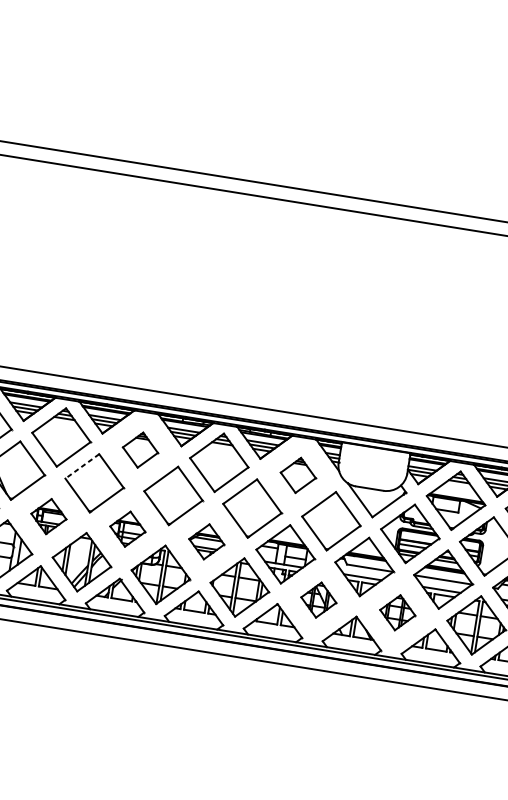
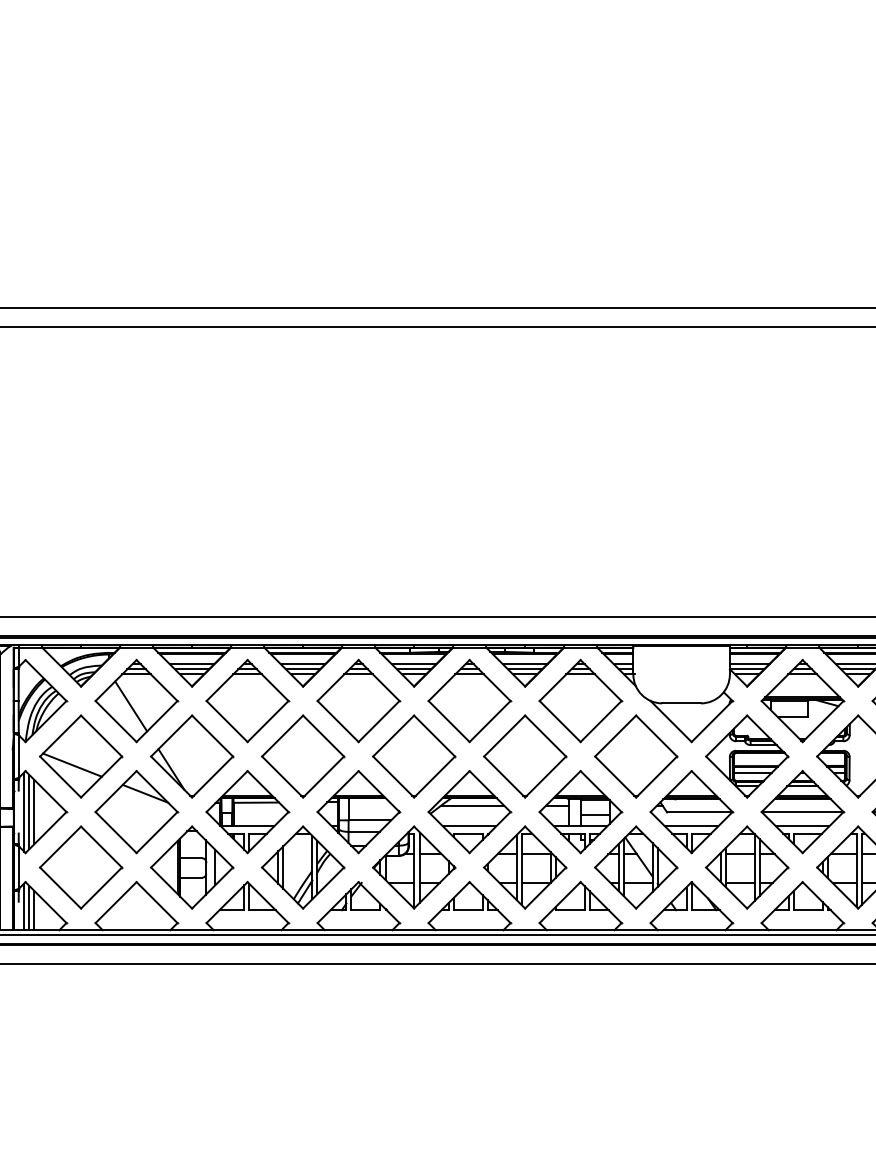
part: (140, 449) -> (358, 700), size x1.67
line: (82, 466) -> (282, 736), dashed -> solid
part: (298, 475) -> (580, 700), size x1.67
part: (48, 516) -> (247, 812), size x1.67
part: (127, 529) -> (358, 812), size x1.67
part: (206, 542) -> (469, 812), size x1.67
part: (318, 600) -> (636, 867), size x1.67
part: (397, 612) -> (747, 867), size x1.67

